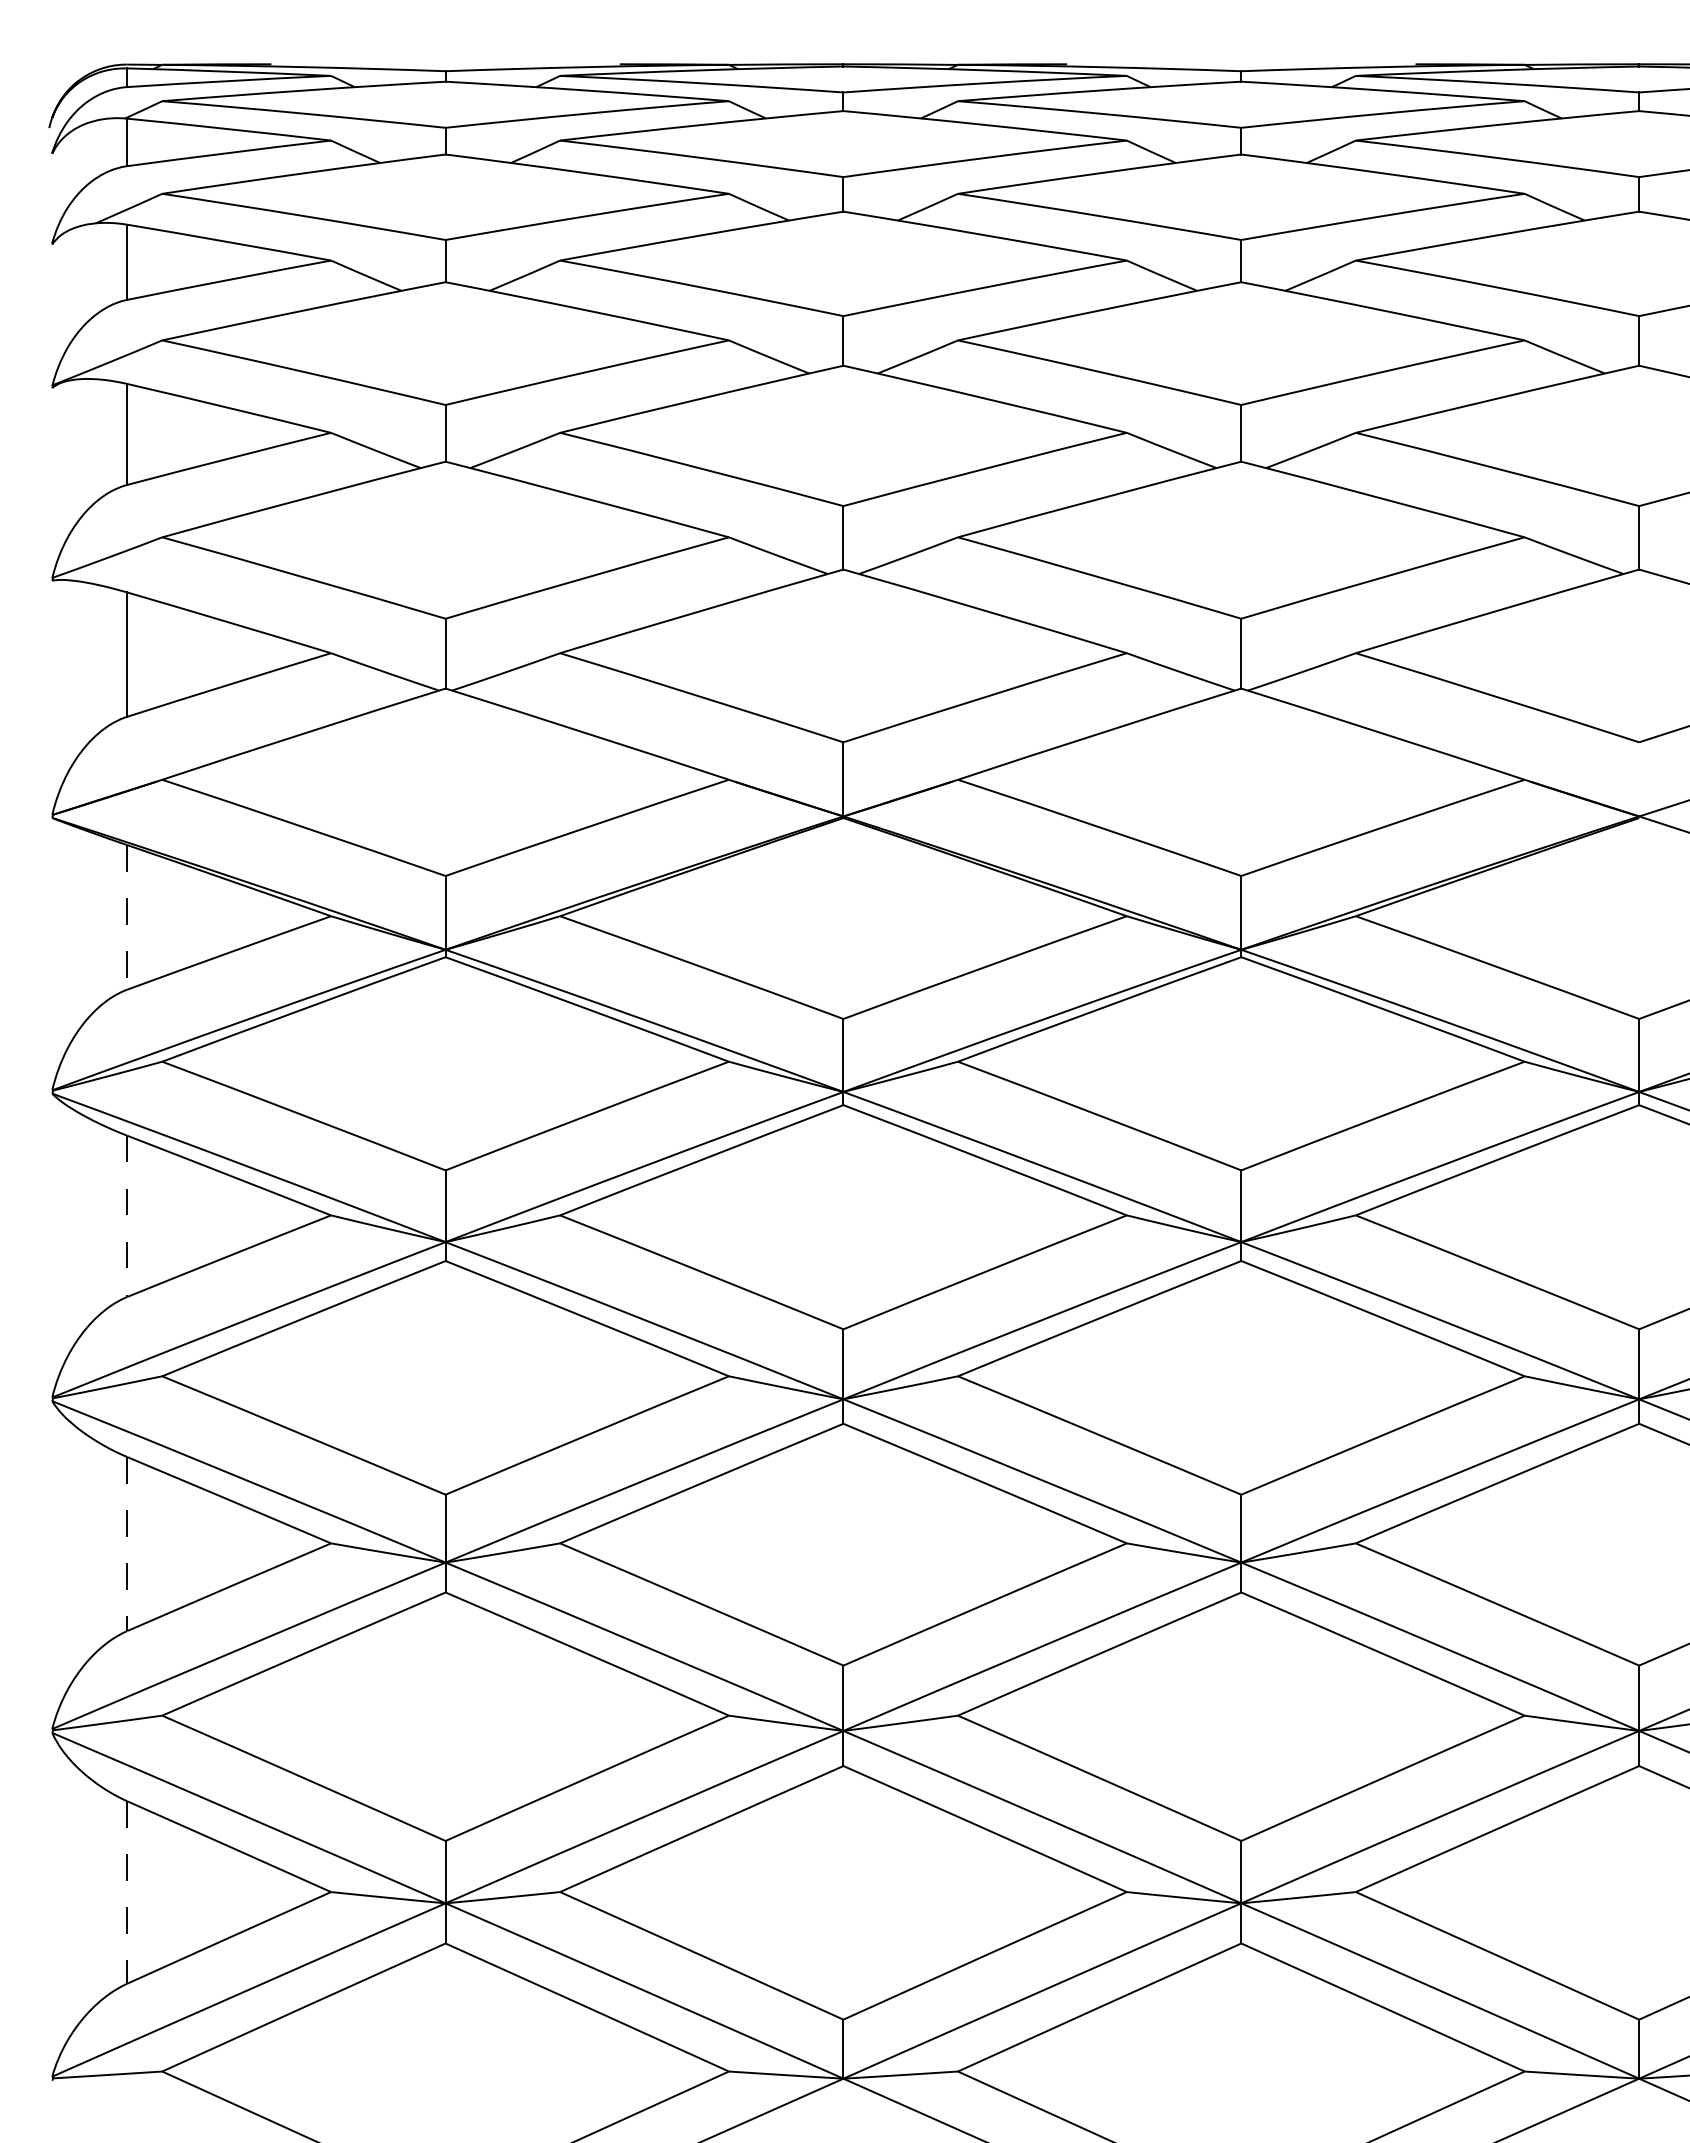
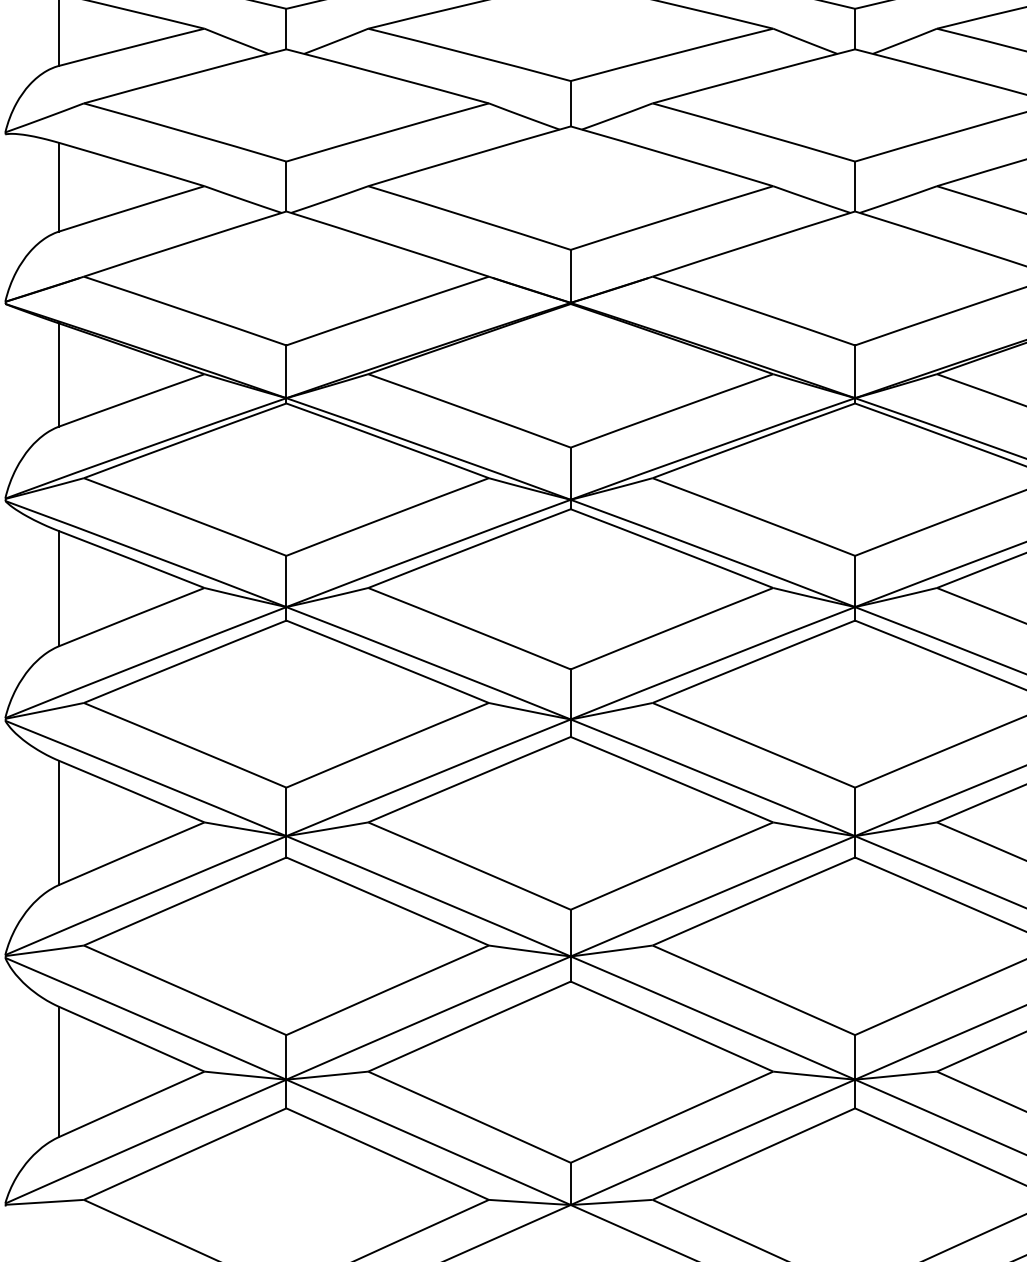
line: (127, 917) -> (59, 375), dashed -> solid
line: (127, 1216) -> (59, 588), dashed -> solid
line: (127, 1544) -> (59, 823), dashed -> solid
line: (127, 1892) -> (59, 1071), dashed -> solid

